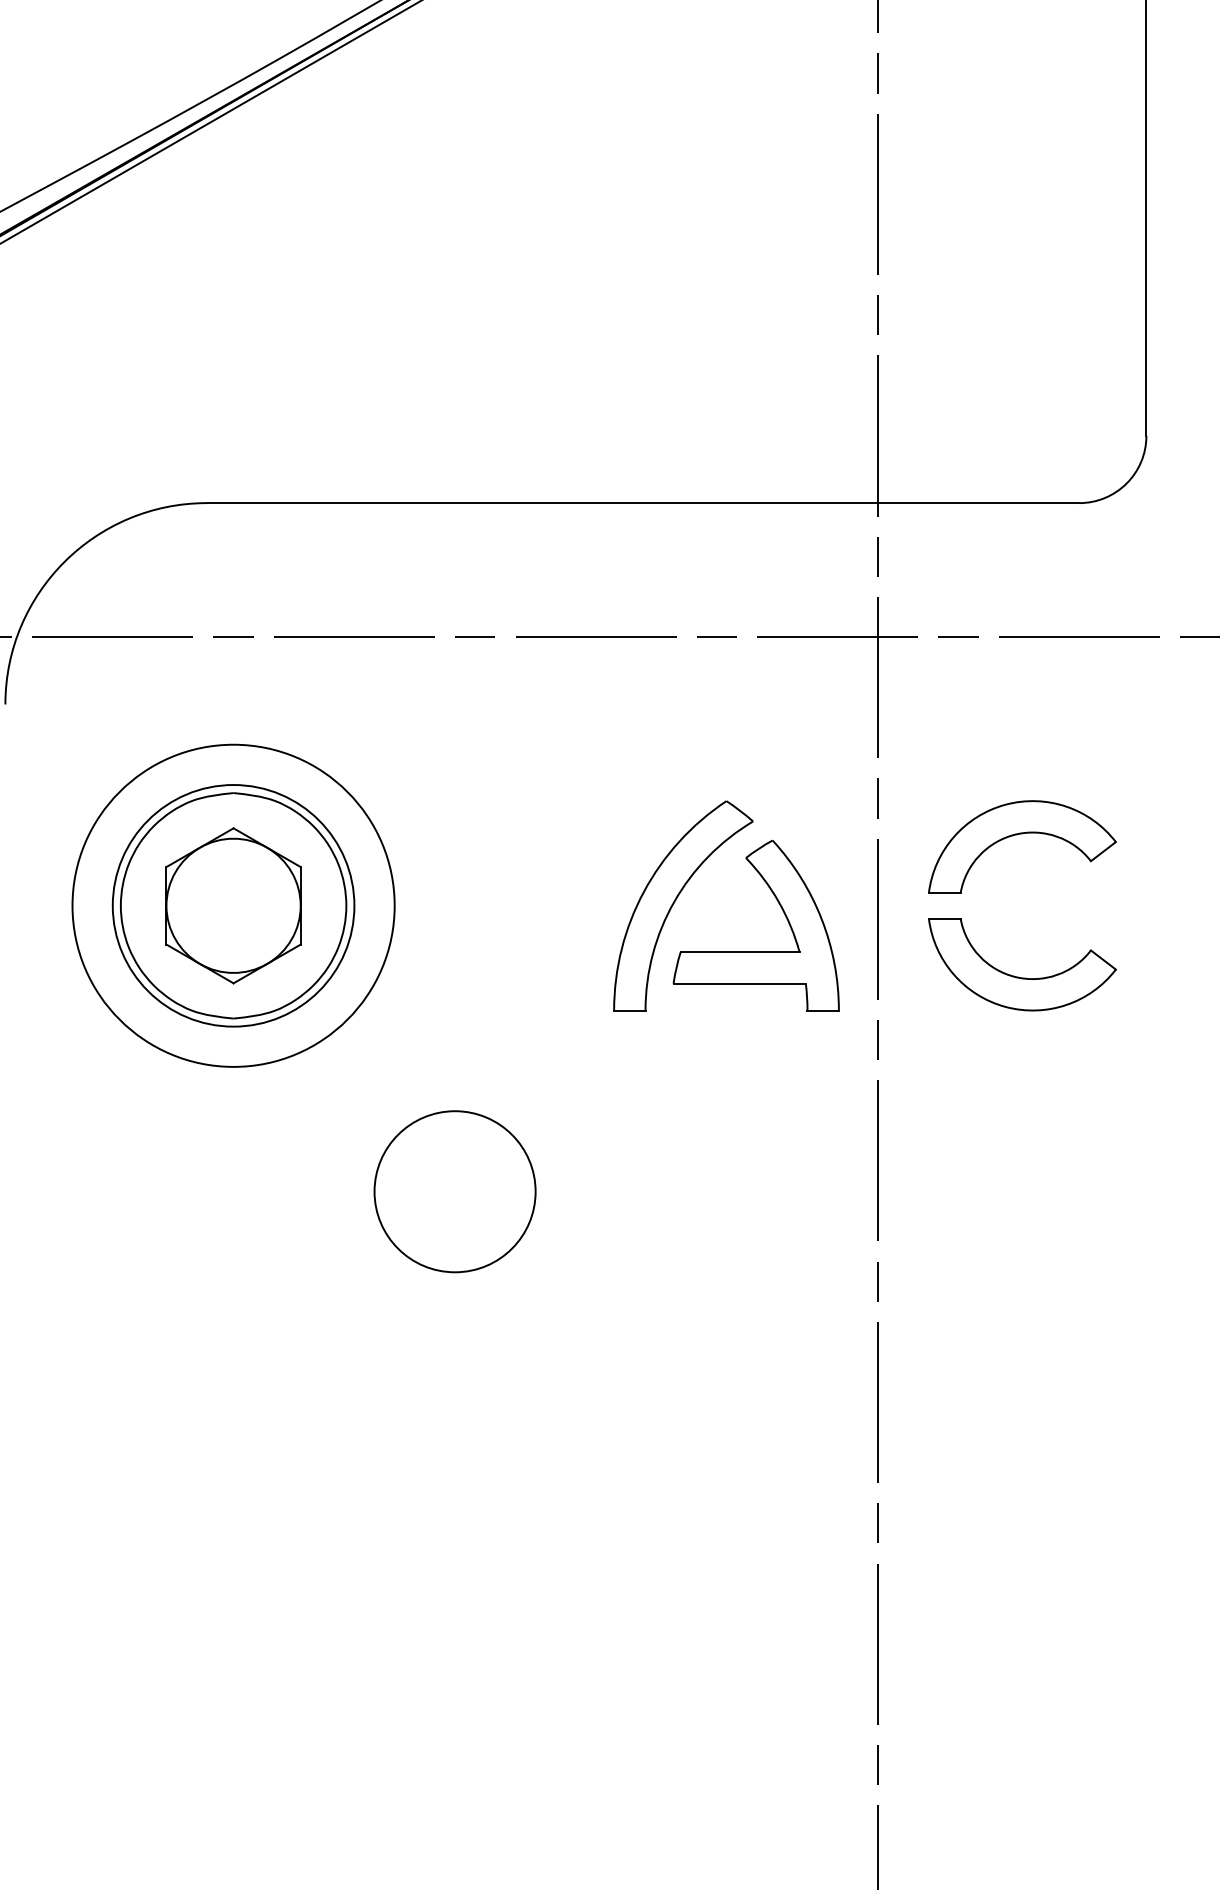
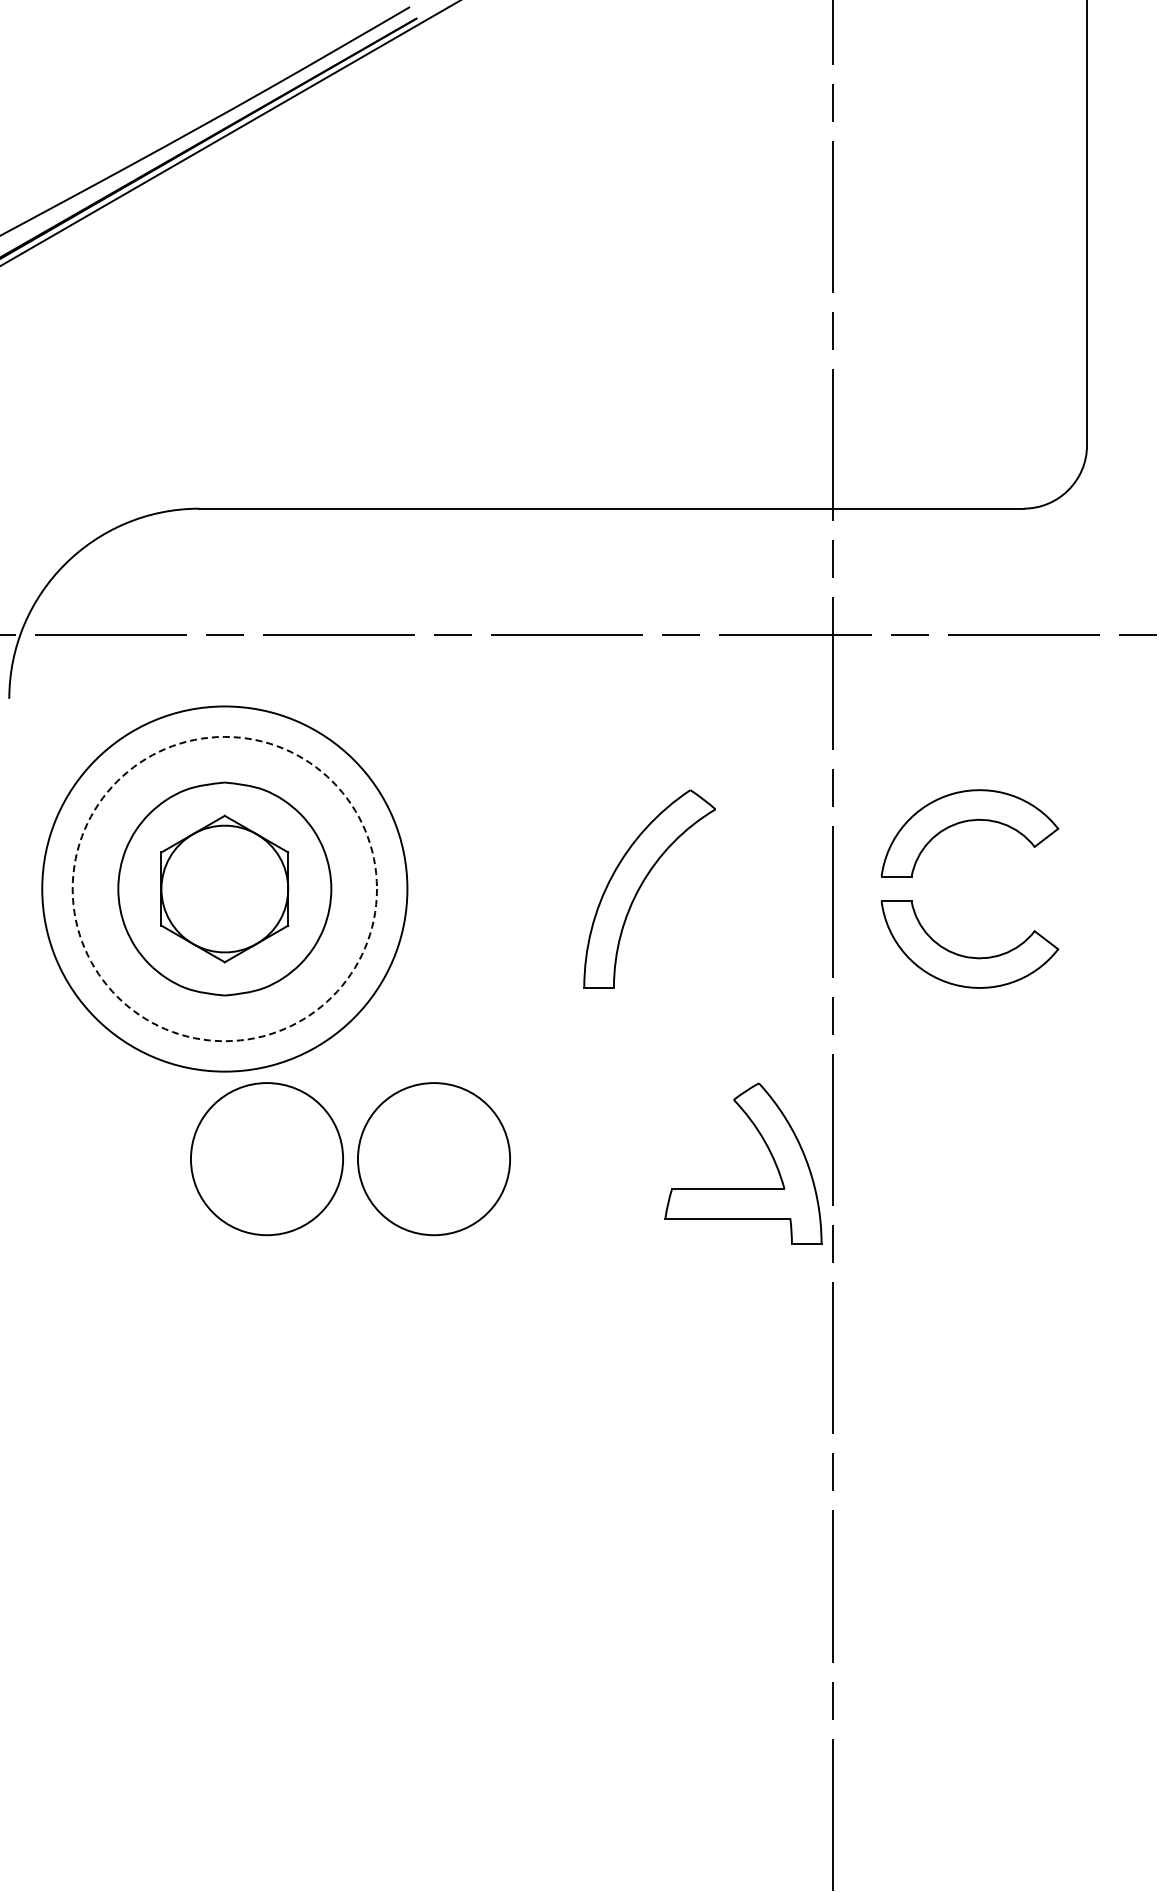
circle: (233, 905) -> (224, 888), size x1.6
circle: (233, 905) -> (224, 888), solid -> dashed
part: (756, 951) -> (743, 1188), moved
circle: (277, 1192) -> (266, 1159), added

